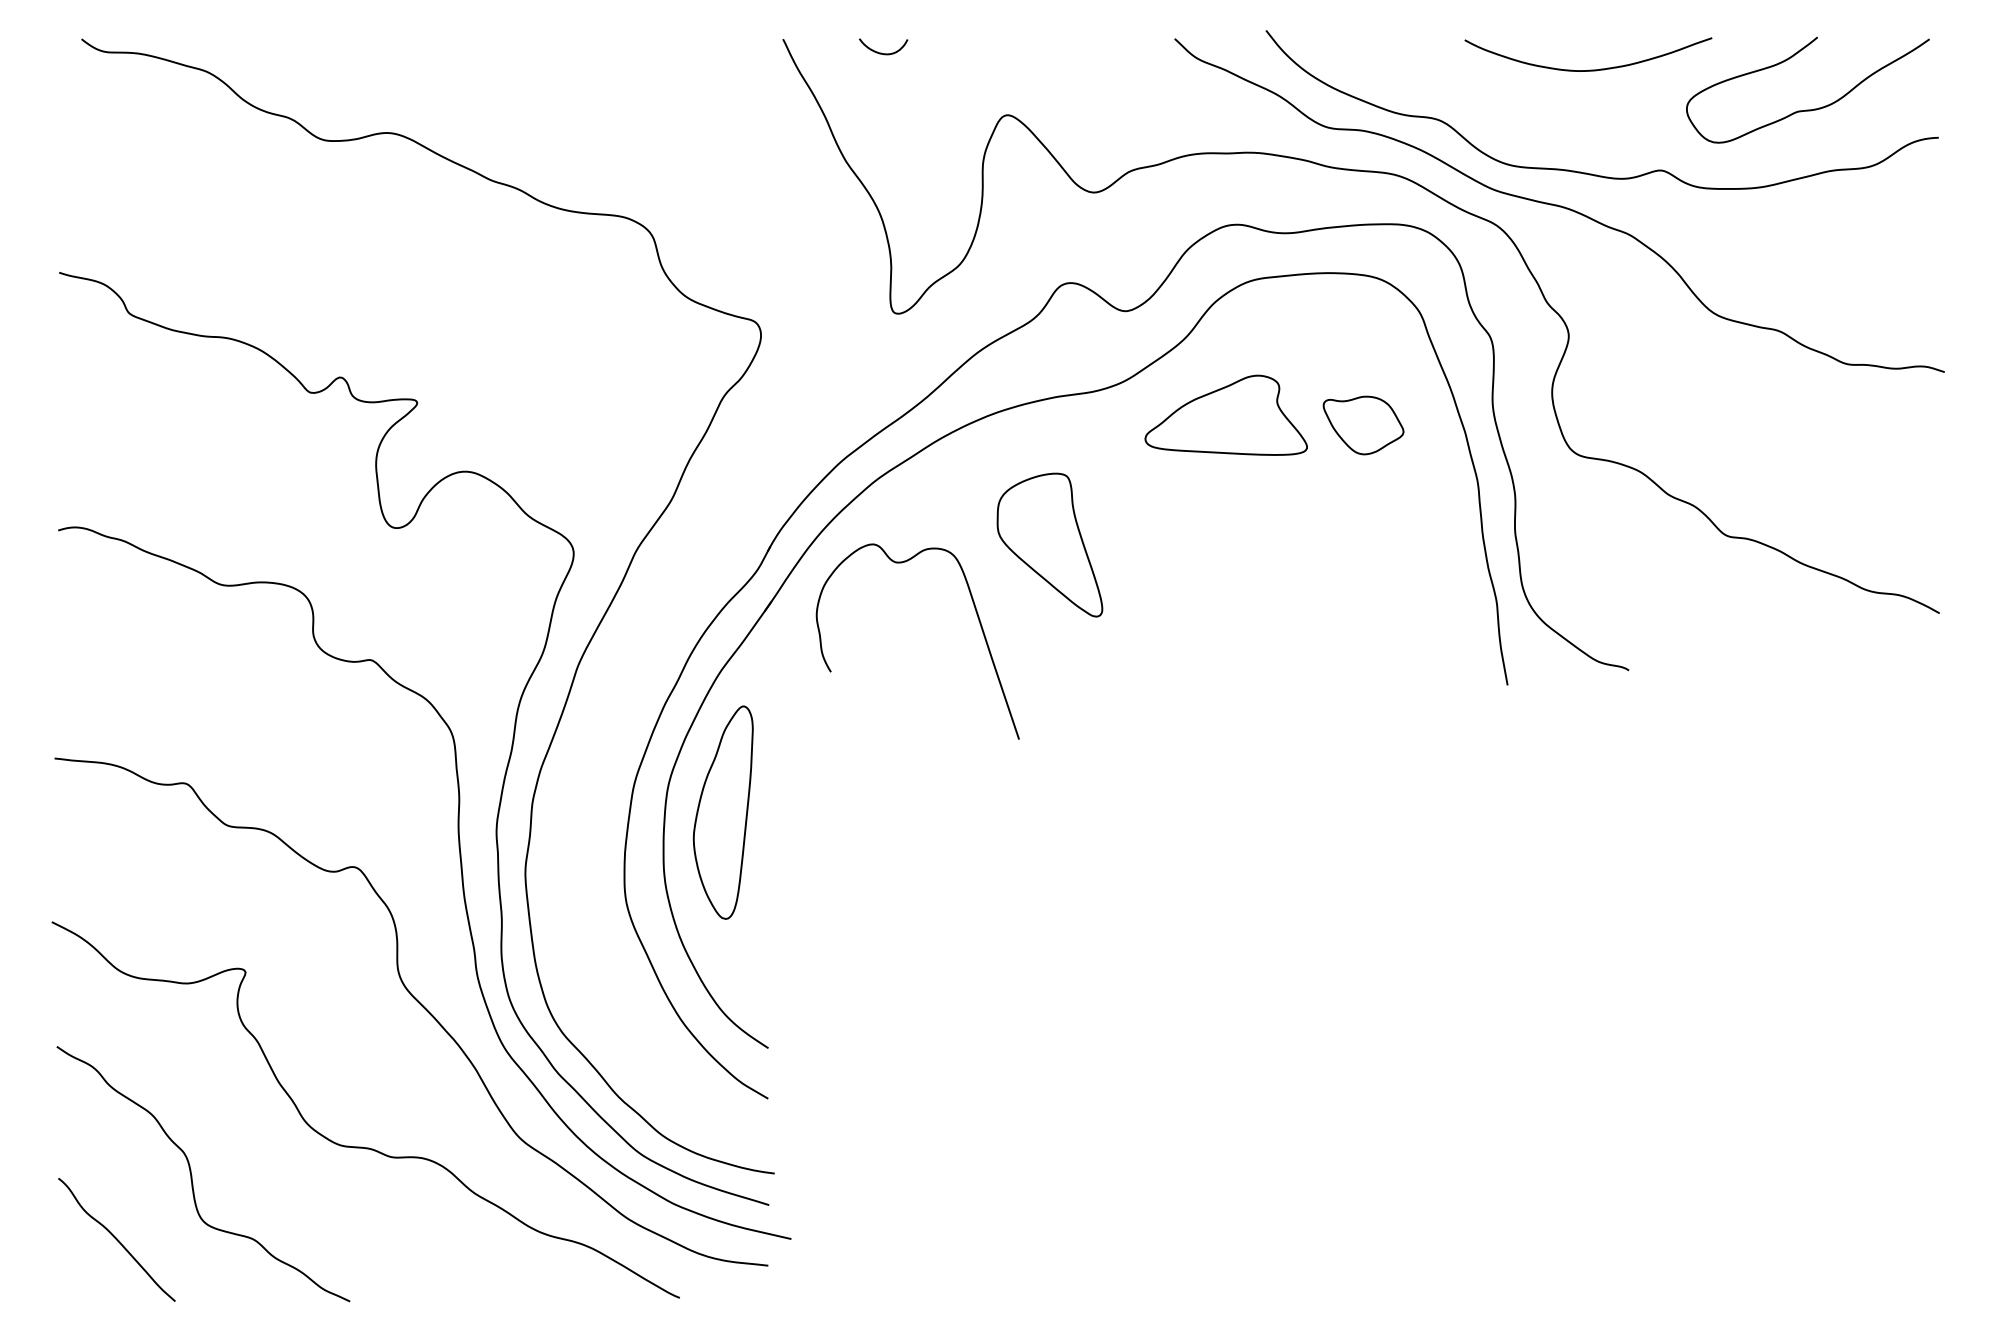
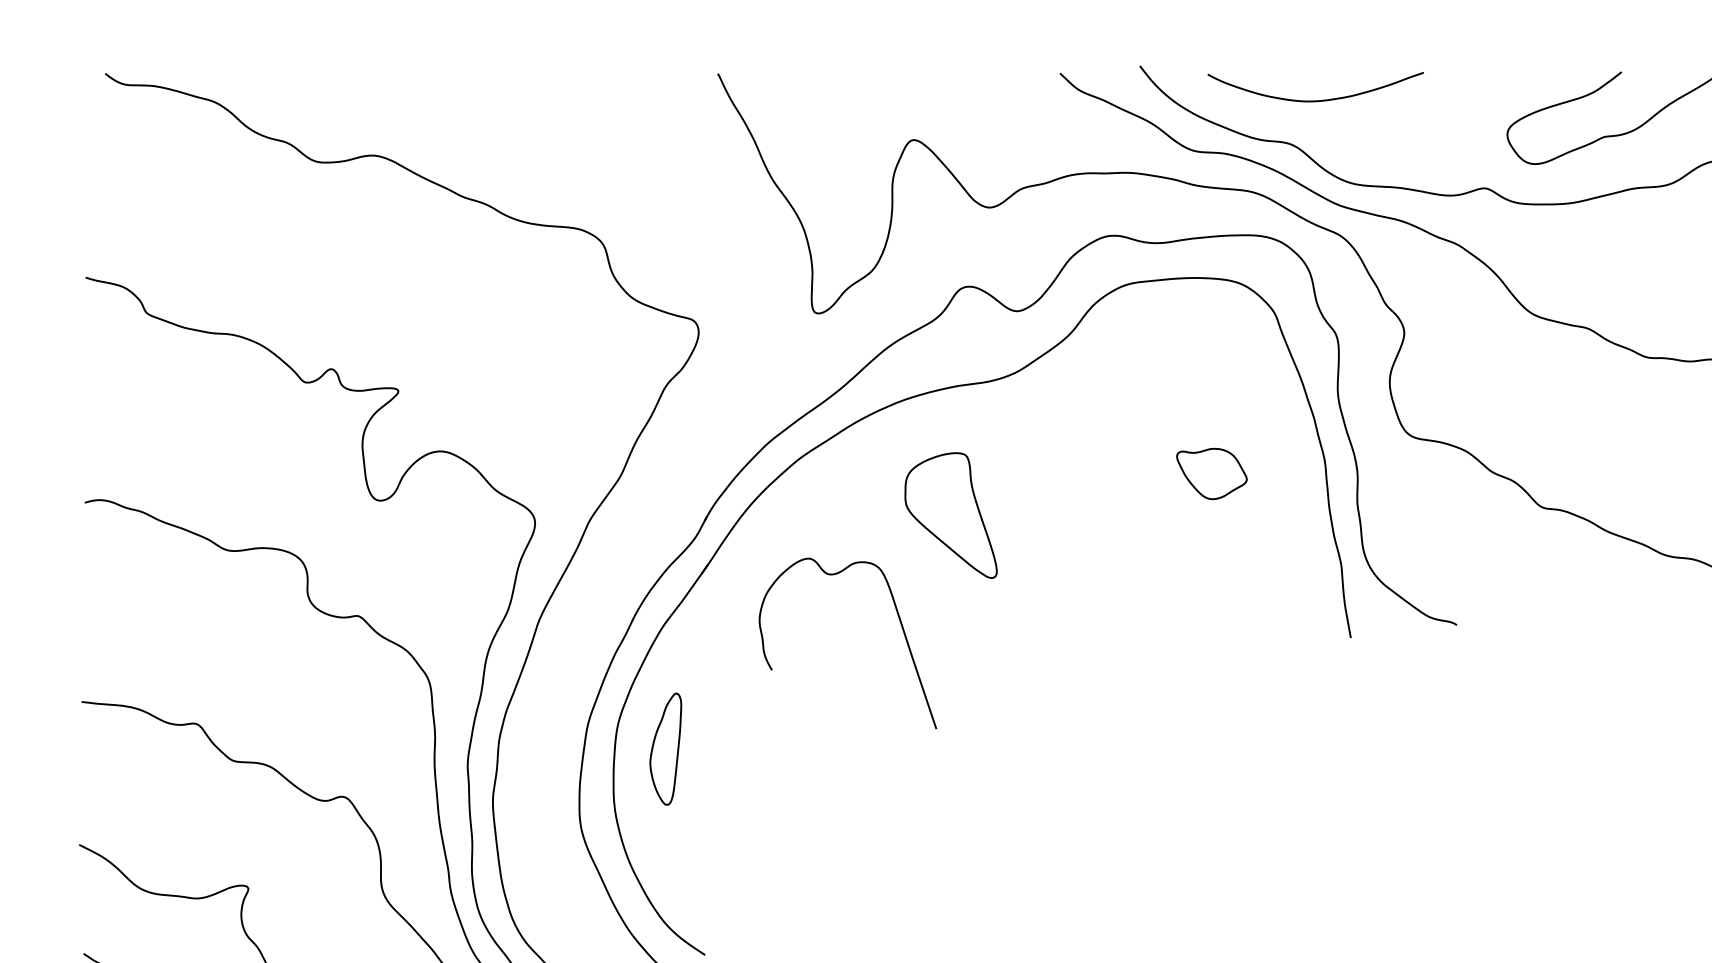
curve: (881, 52) -> (803, 85), removed
curve: (1589, 69) -> (1316, 100), moved
part: (1225, 414) -> (1104, 401), removed
part: (1363, 425) -> (1211, 473), moved
curve: (979, 624) -> (901, 628), moved
part: (723, 812) -> (665, 749), size x0.6

